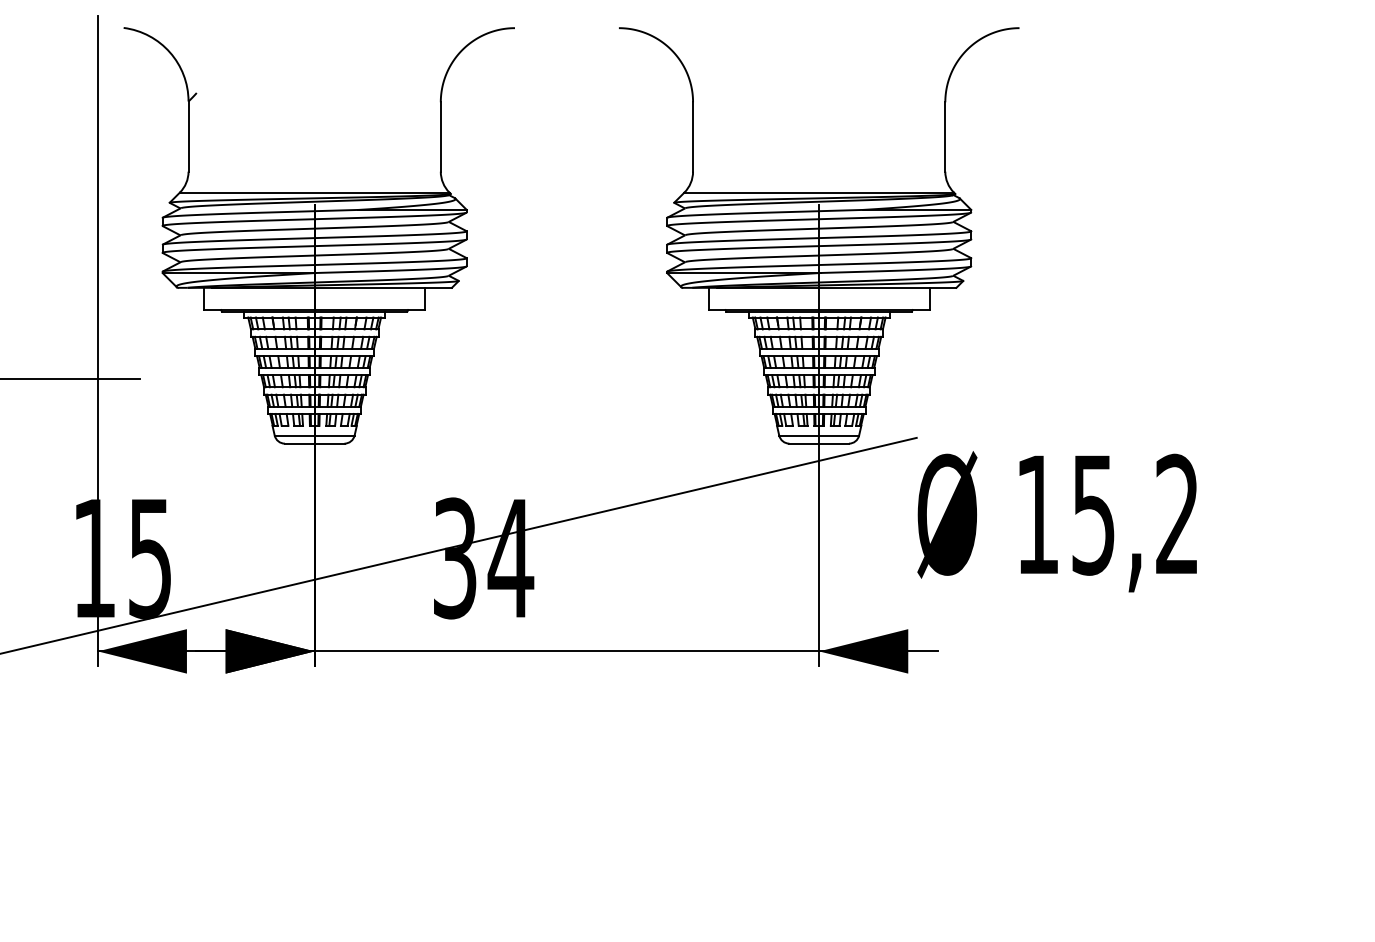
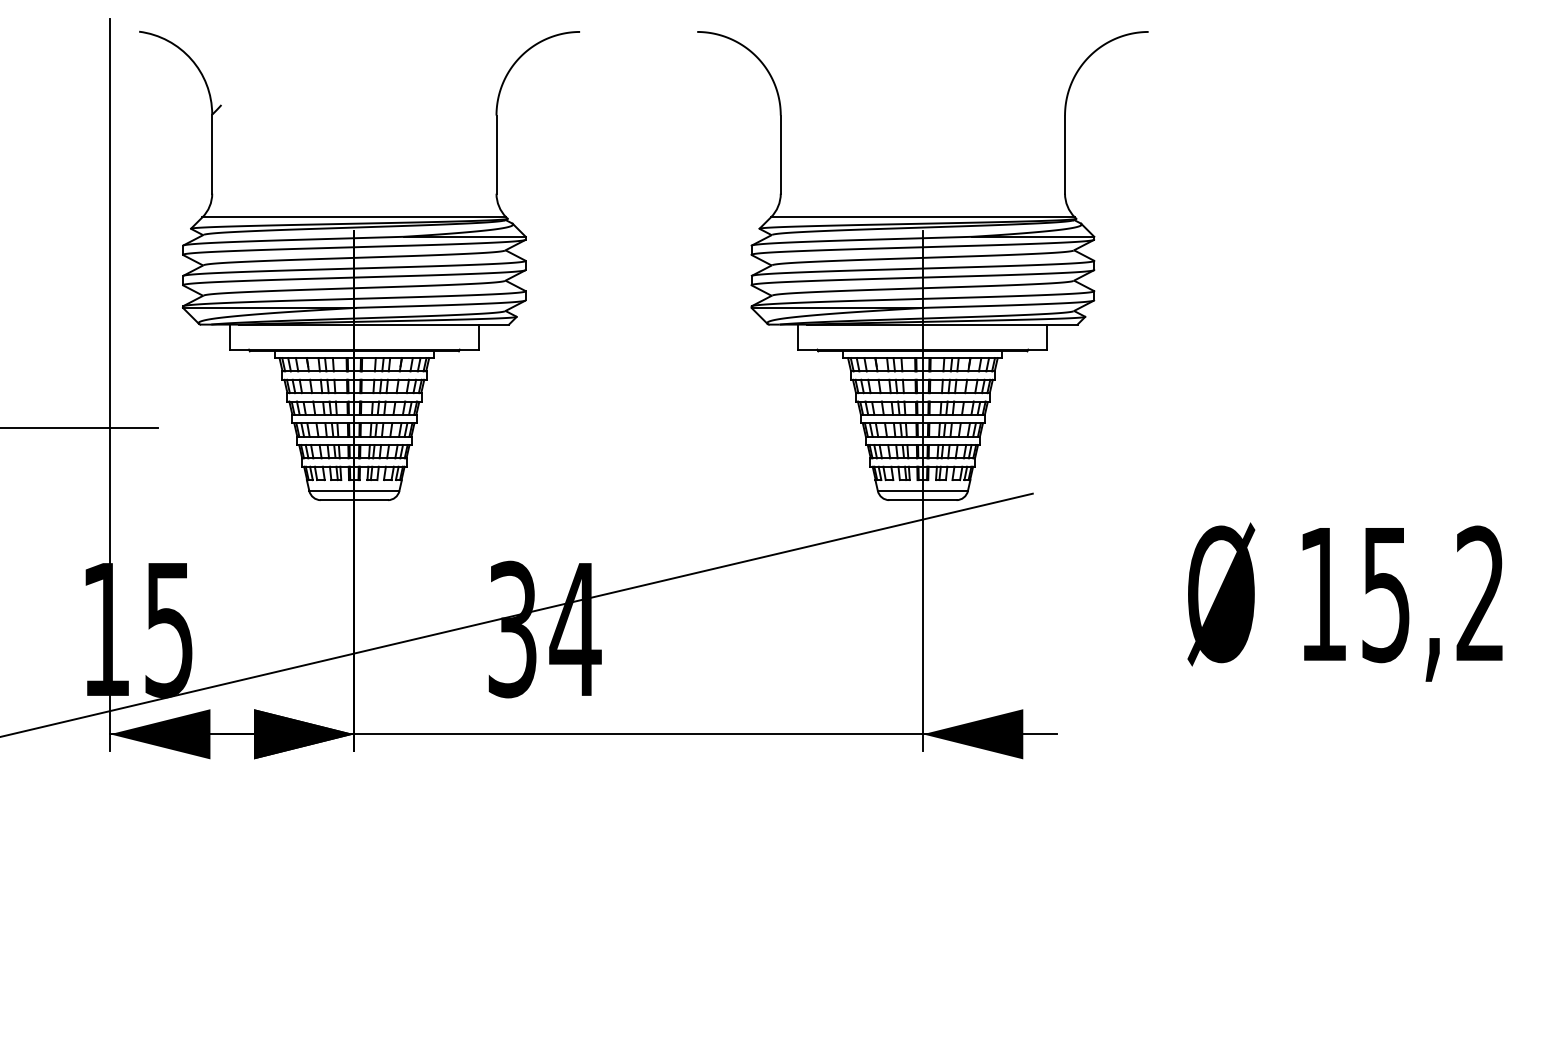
text: (1056, 521) -> (1344, 601), moved

